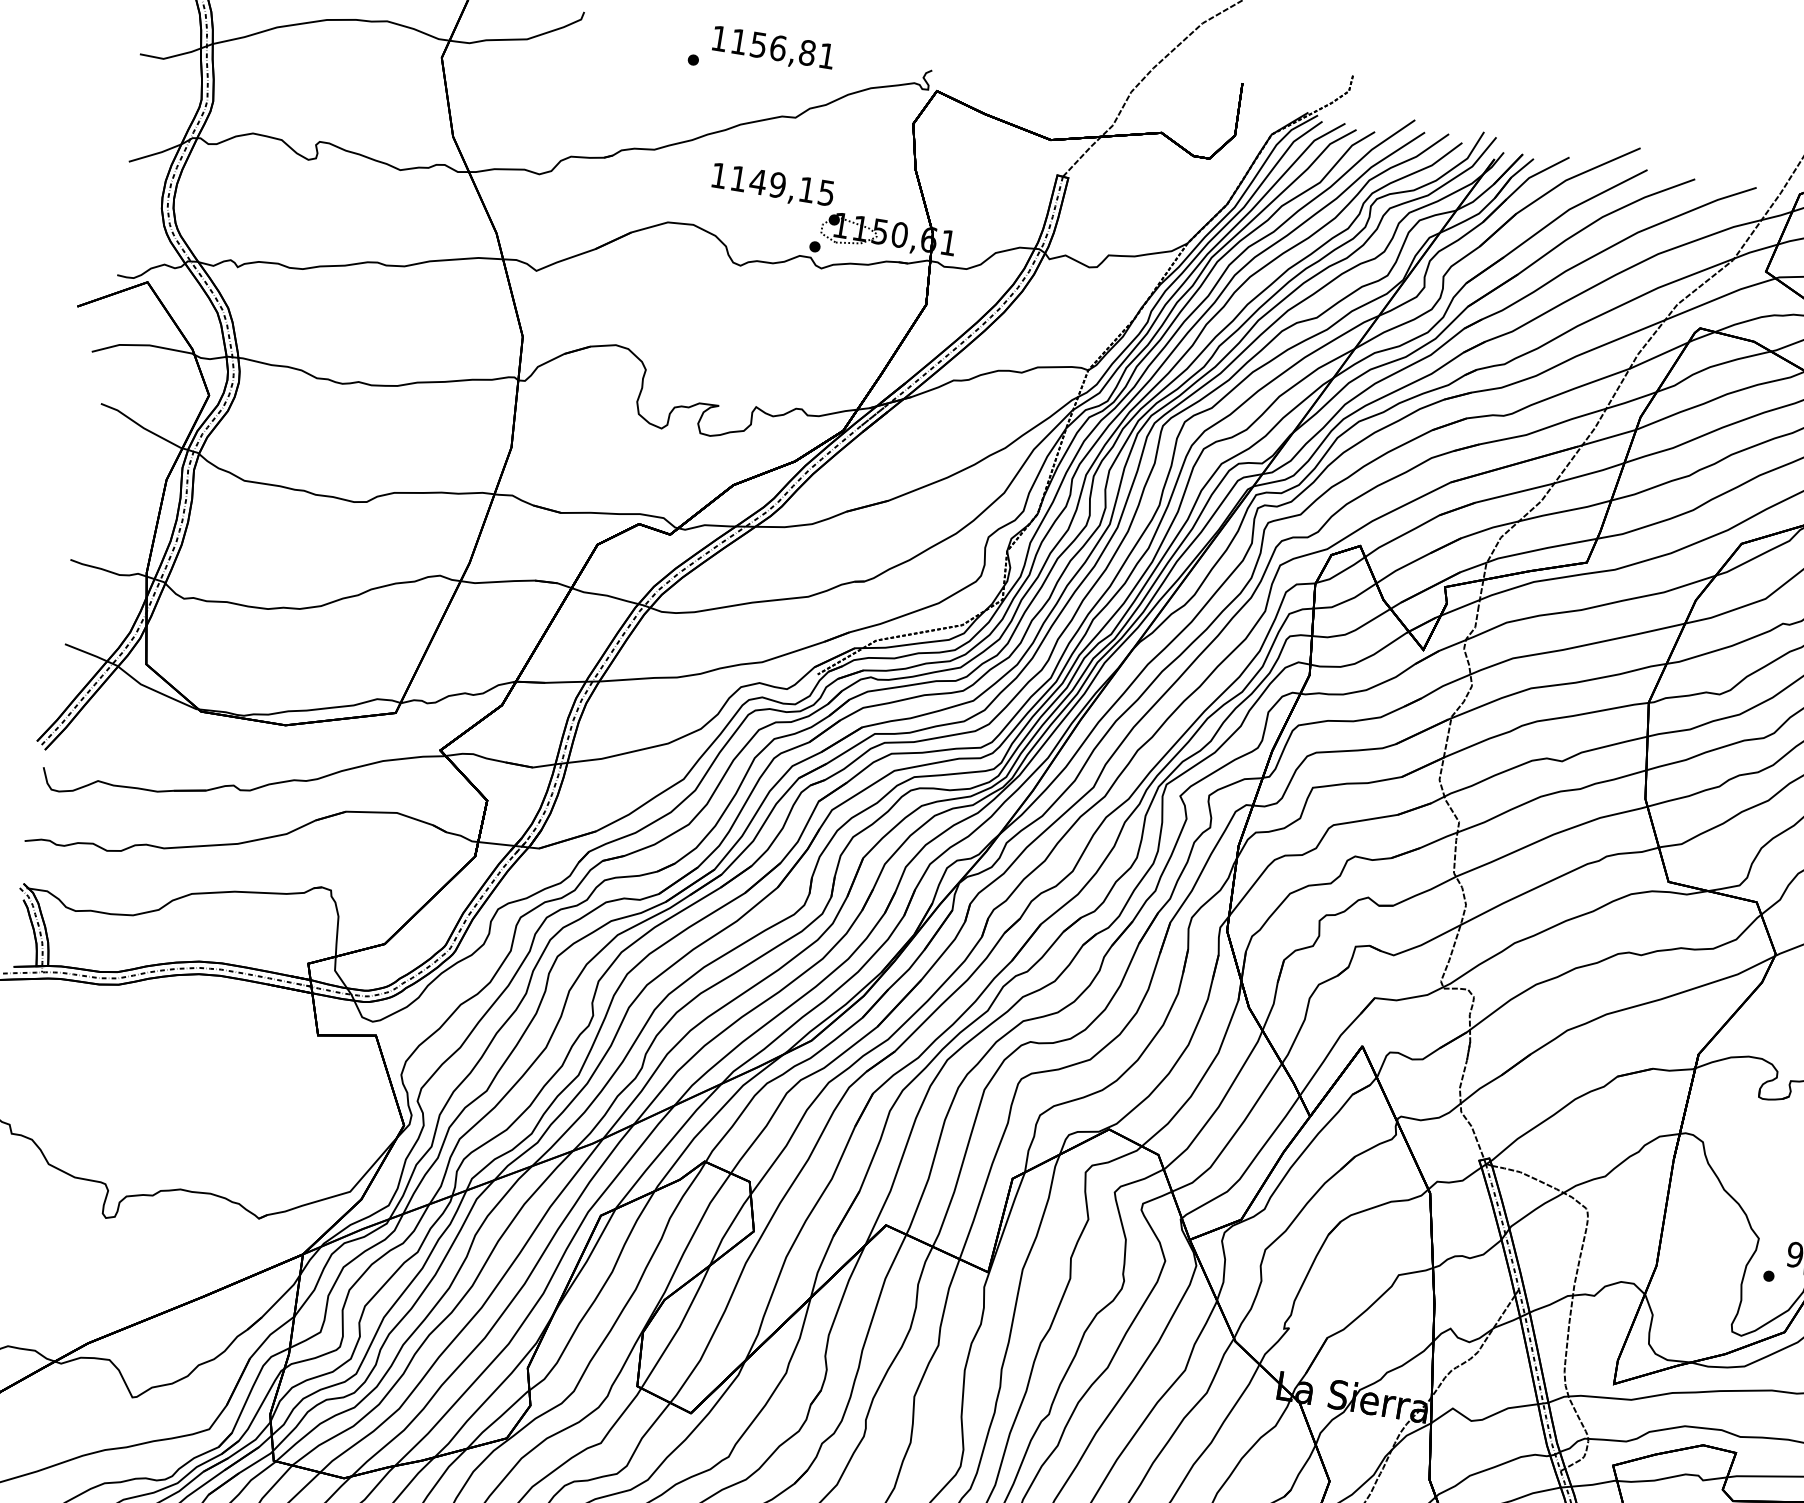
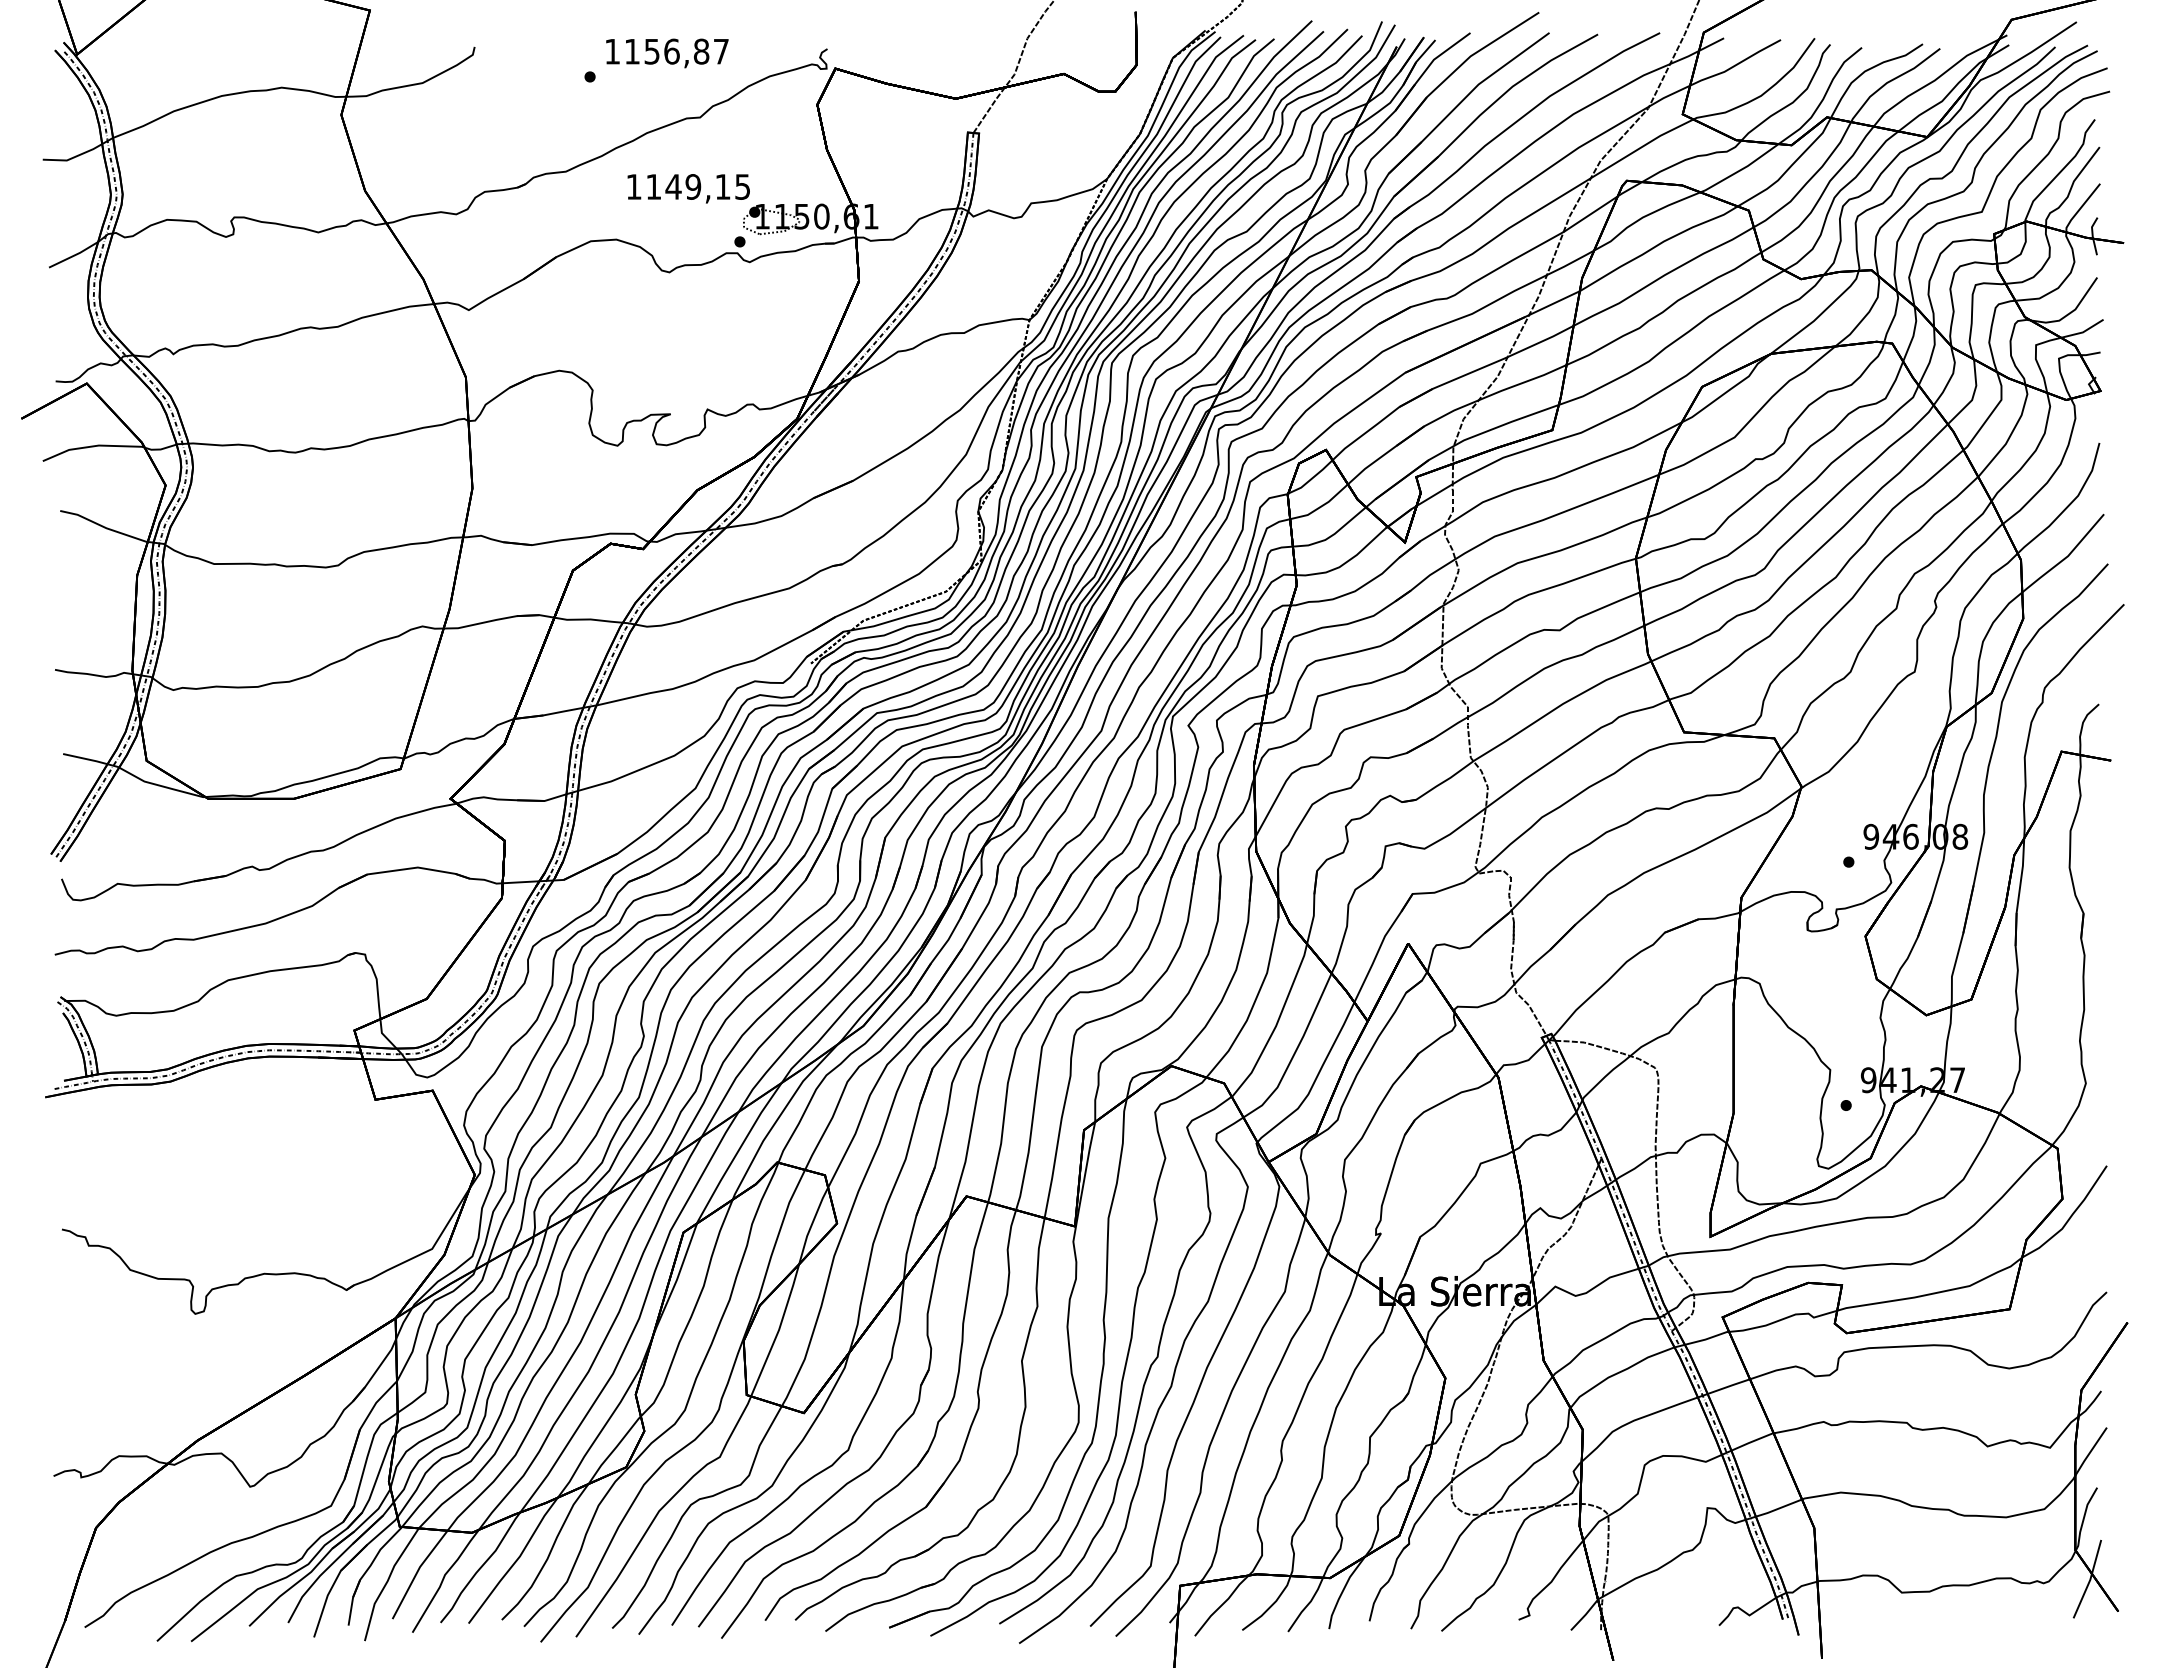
text: (827, 55) -> (721, 51), 1156,81 -> 1156,87

